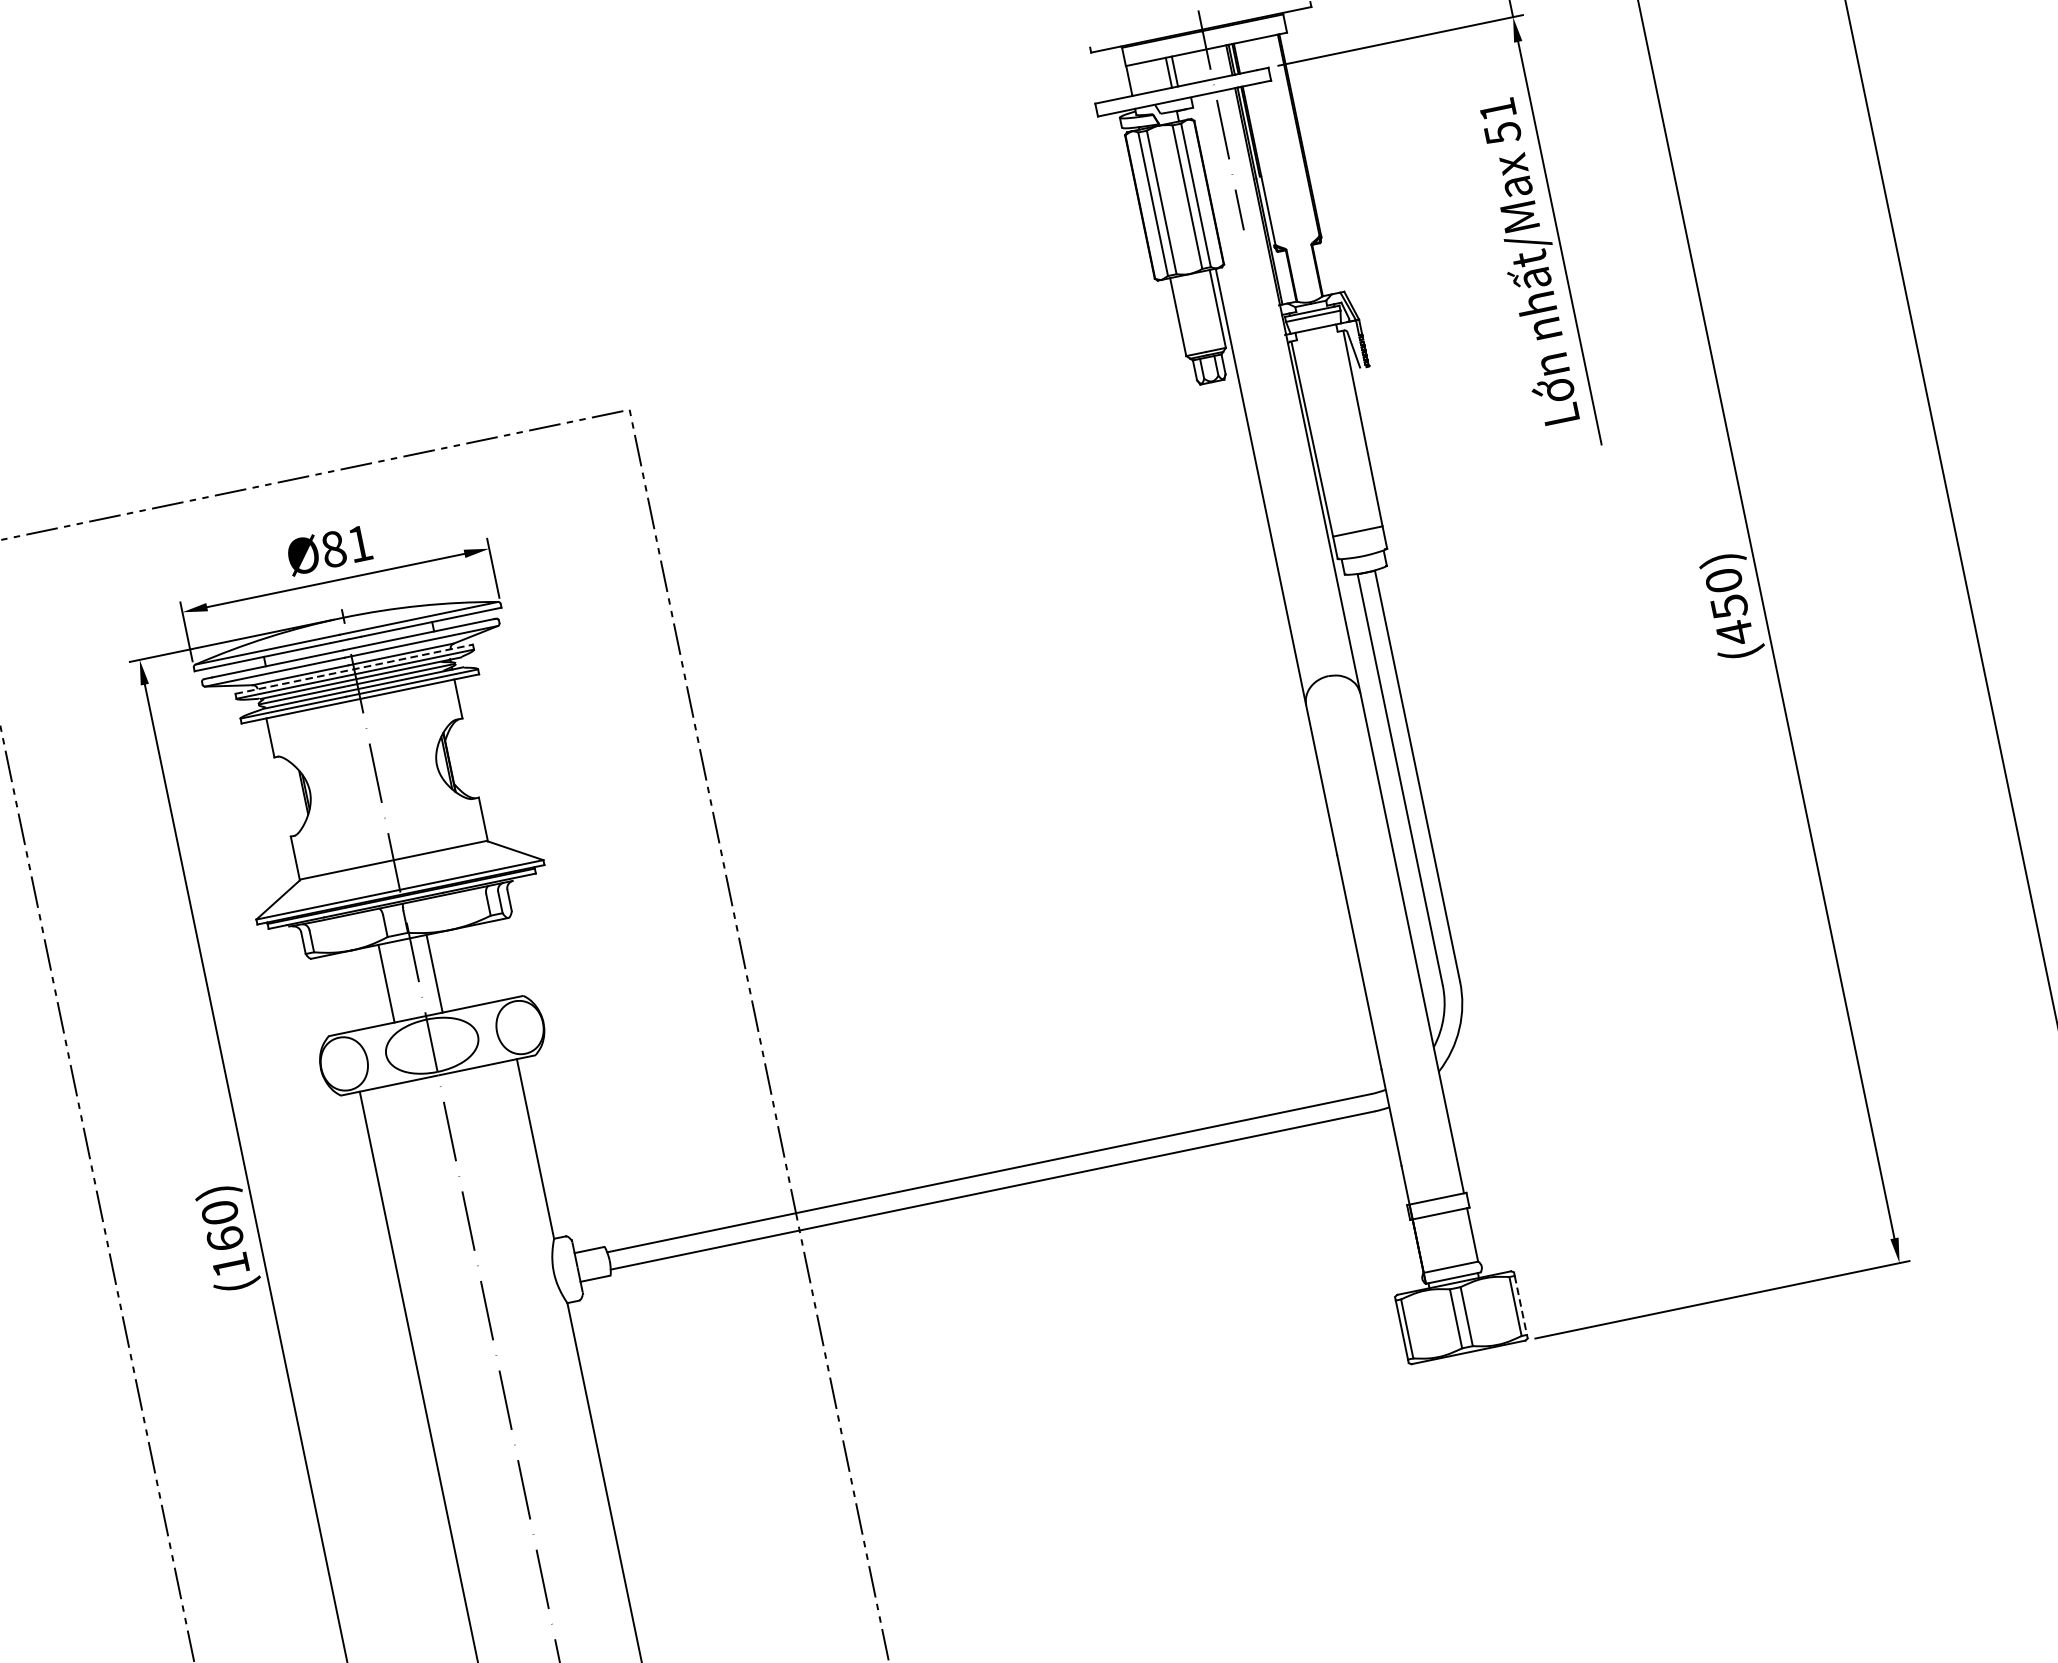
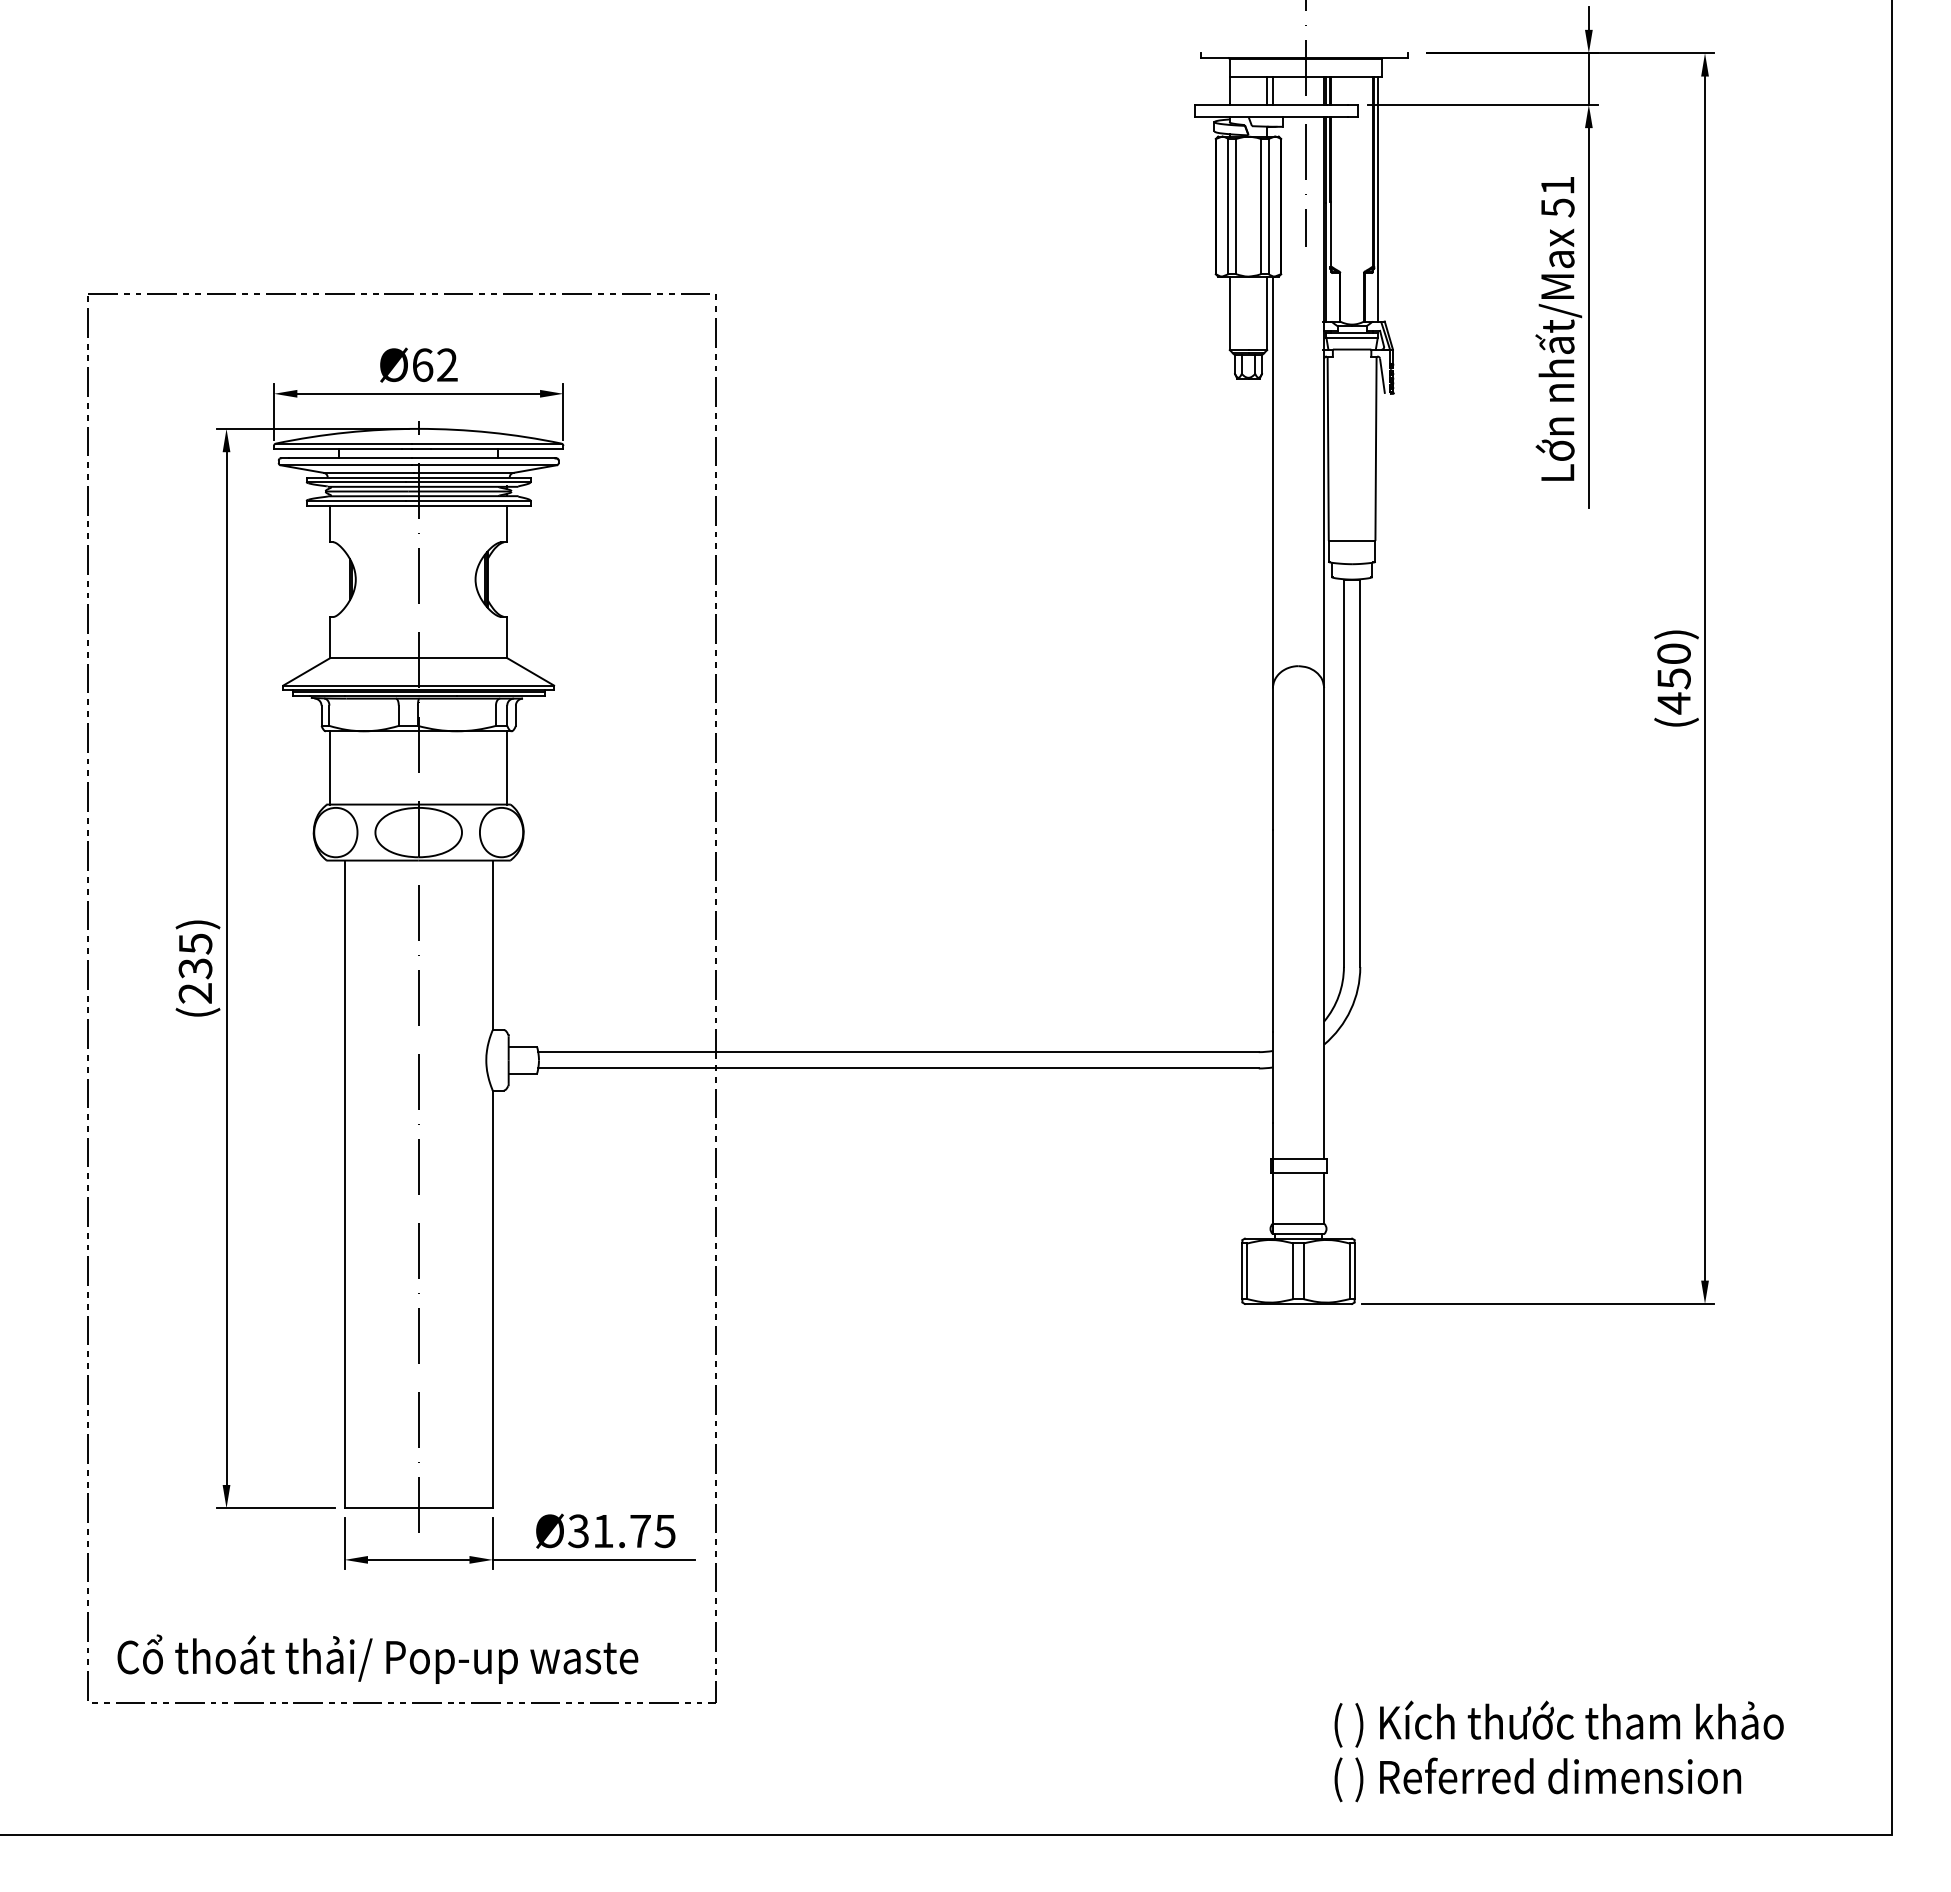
line: (1309, 162) -> (1377, 198), added
text: (346, 545) -> (434, 364), Ø81 -> Ø62
line: (355, 669) -> (419, 477), dashed -> solid
line: (434, 973) -> (507, 767), moved
line: (386, 983) -> (330, 767), moved
text: (225, 1238) -> (195, 968), (160) -> (235)
line: (1520, 1305) -> (1354, 1271), dashed -> solid

